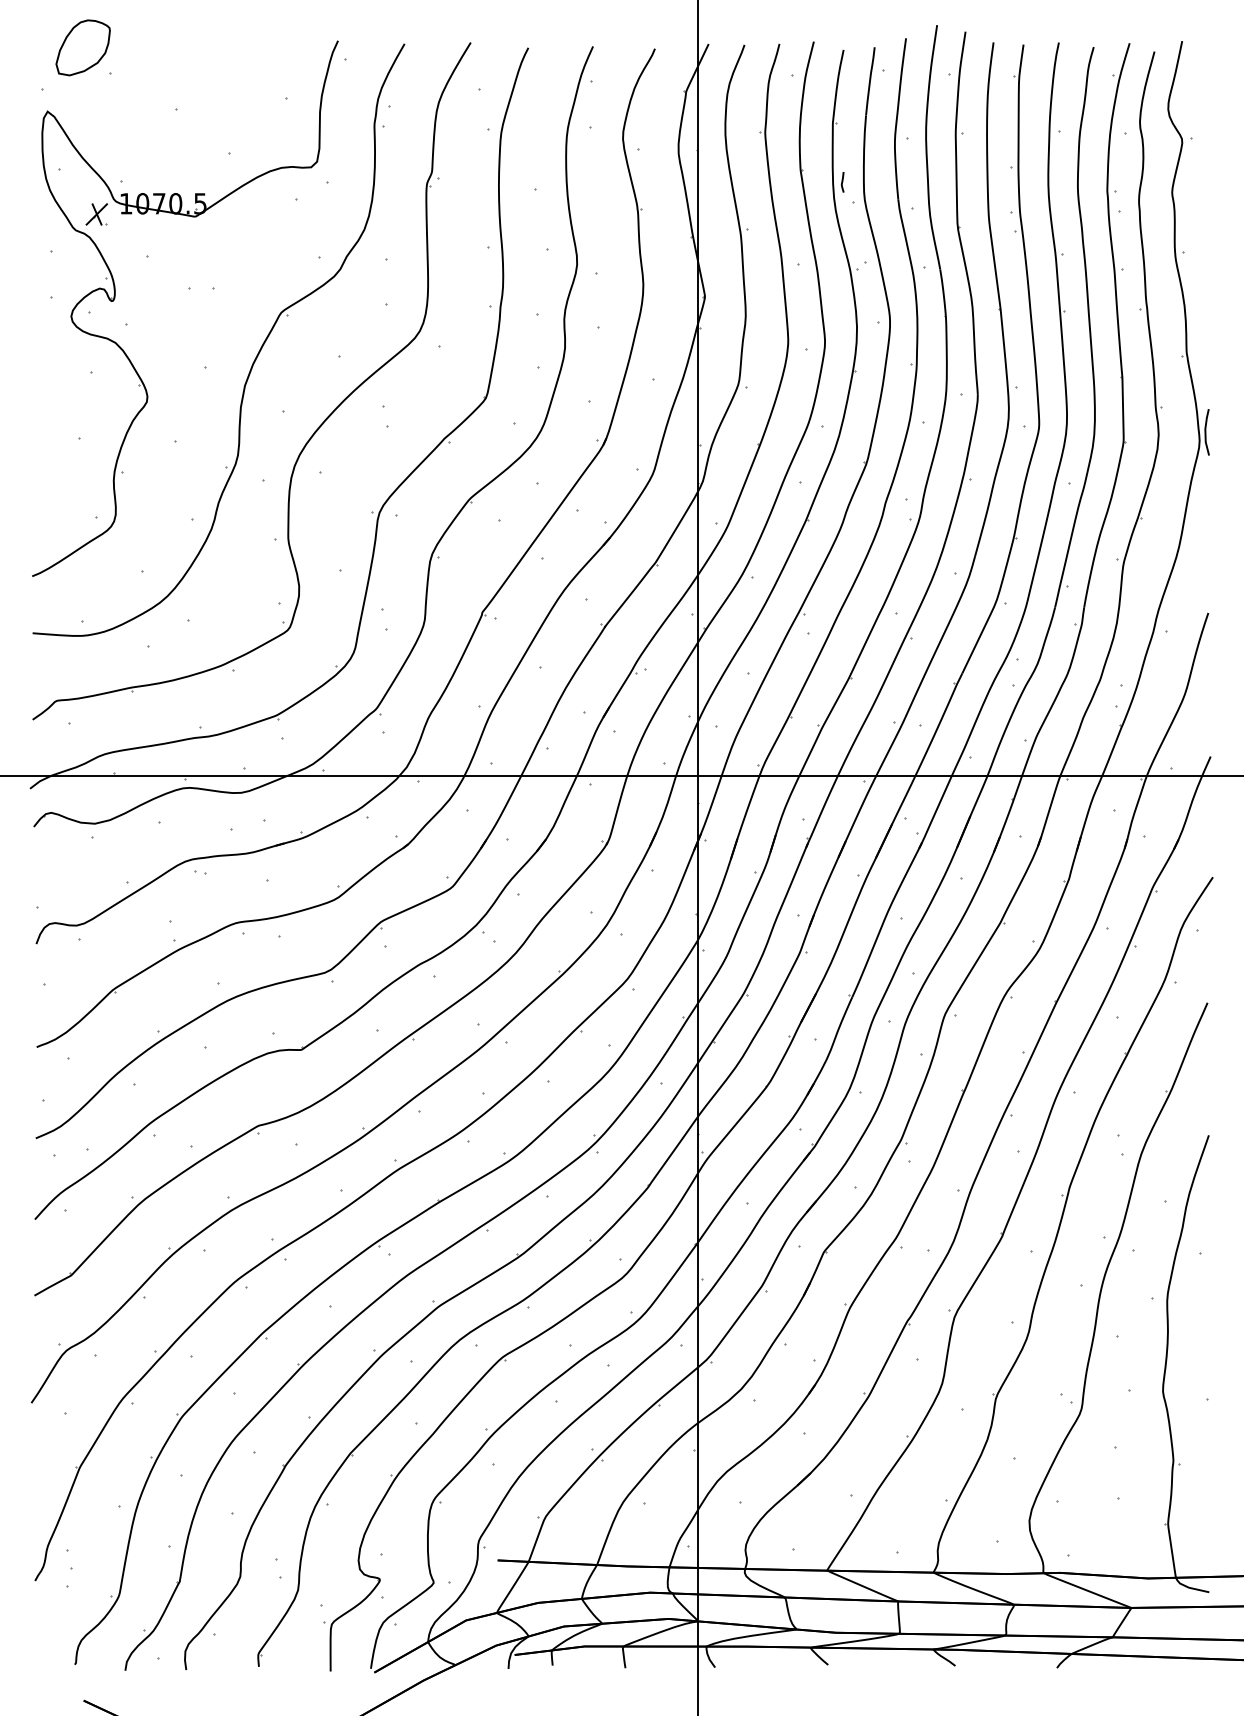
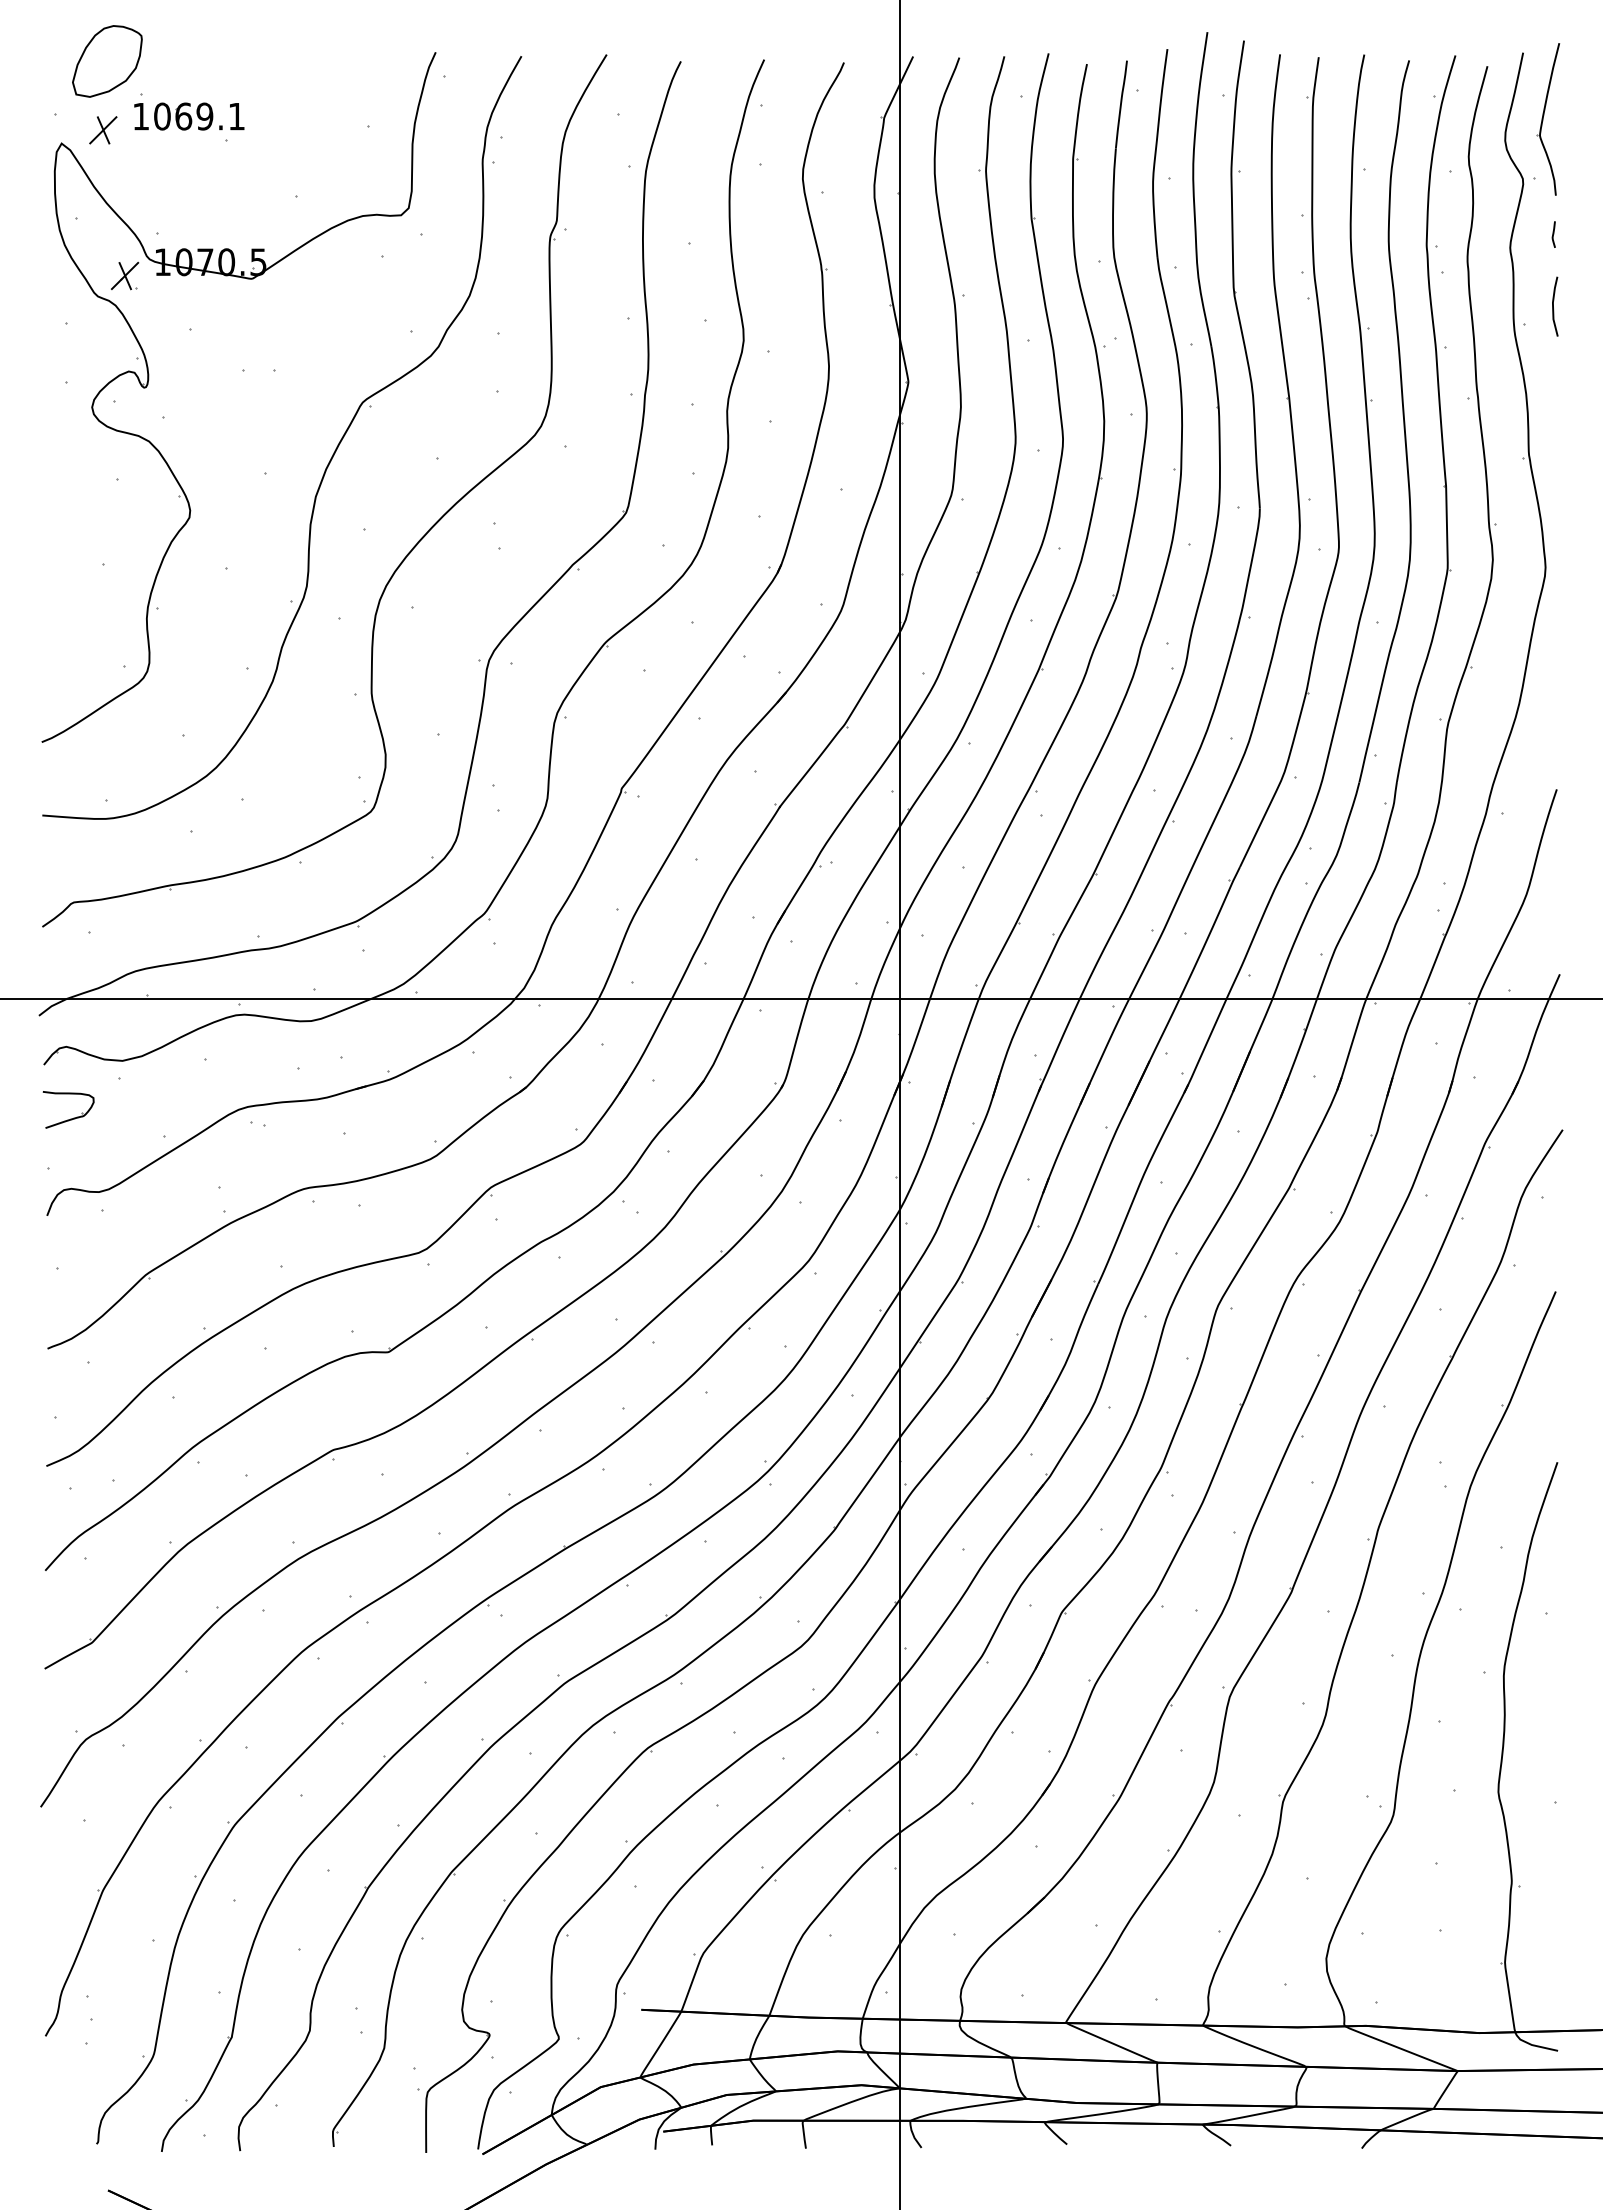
part: (146, 90) -> (189, 116), added
part: (1201, 92) -> (1548, 119), added
part: (80, 101) -> (103, 130), added
curve: (842, 182) -> (1553, 234), moved
line: (1205, 432) -> (1553, 306), moved
part: (54, 868) -> (70, 1118), added

